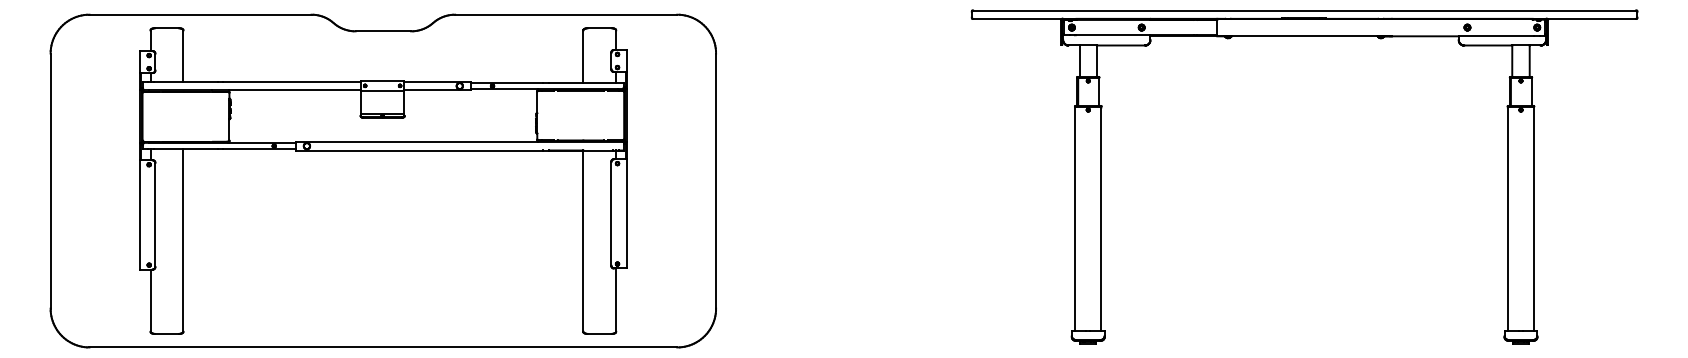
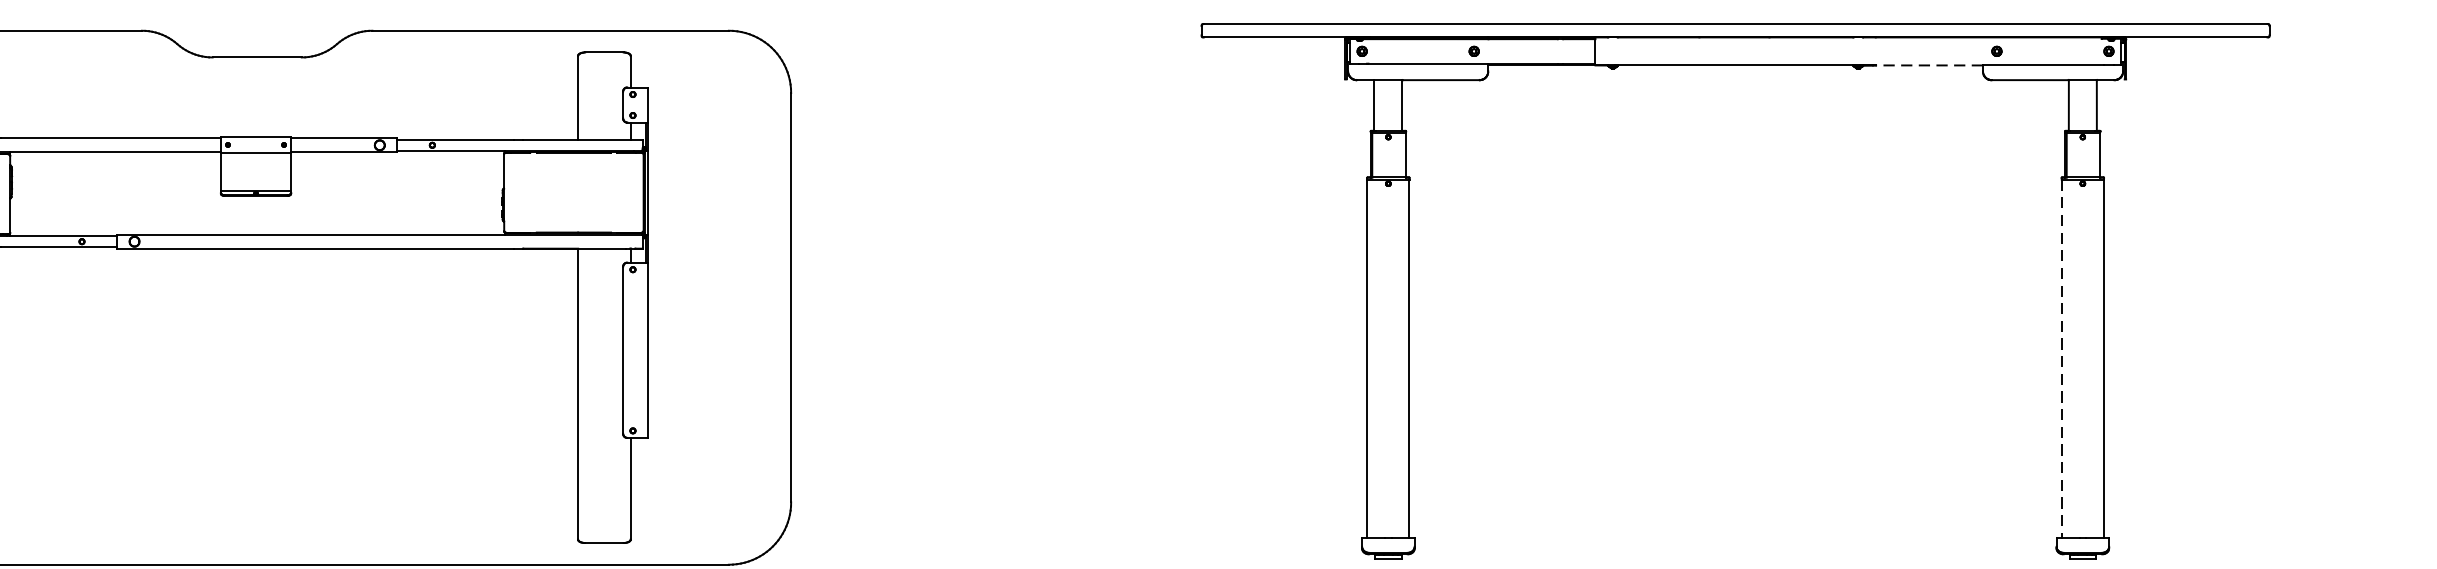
line: (1424, 36) -> (1927, 65), solid -> dashed
line: (1507, 219) -> (2061, 359), solid -> dashed

